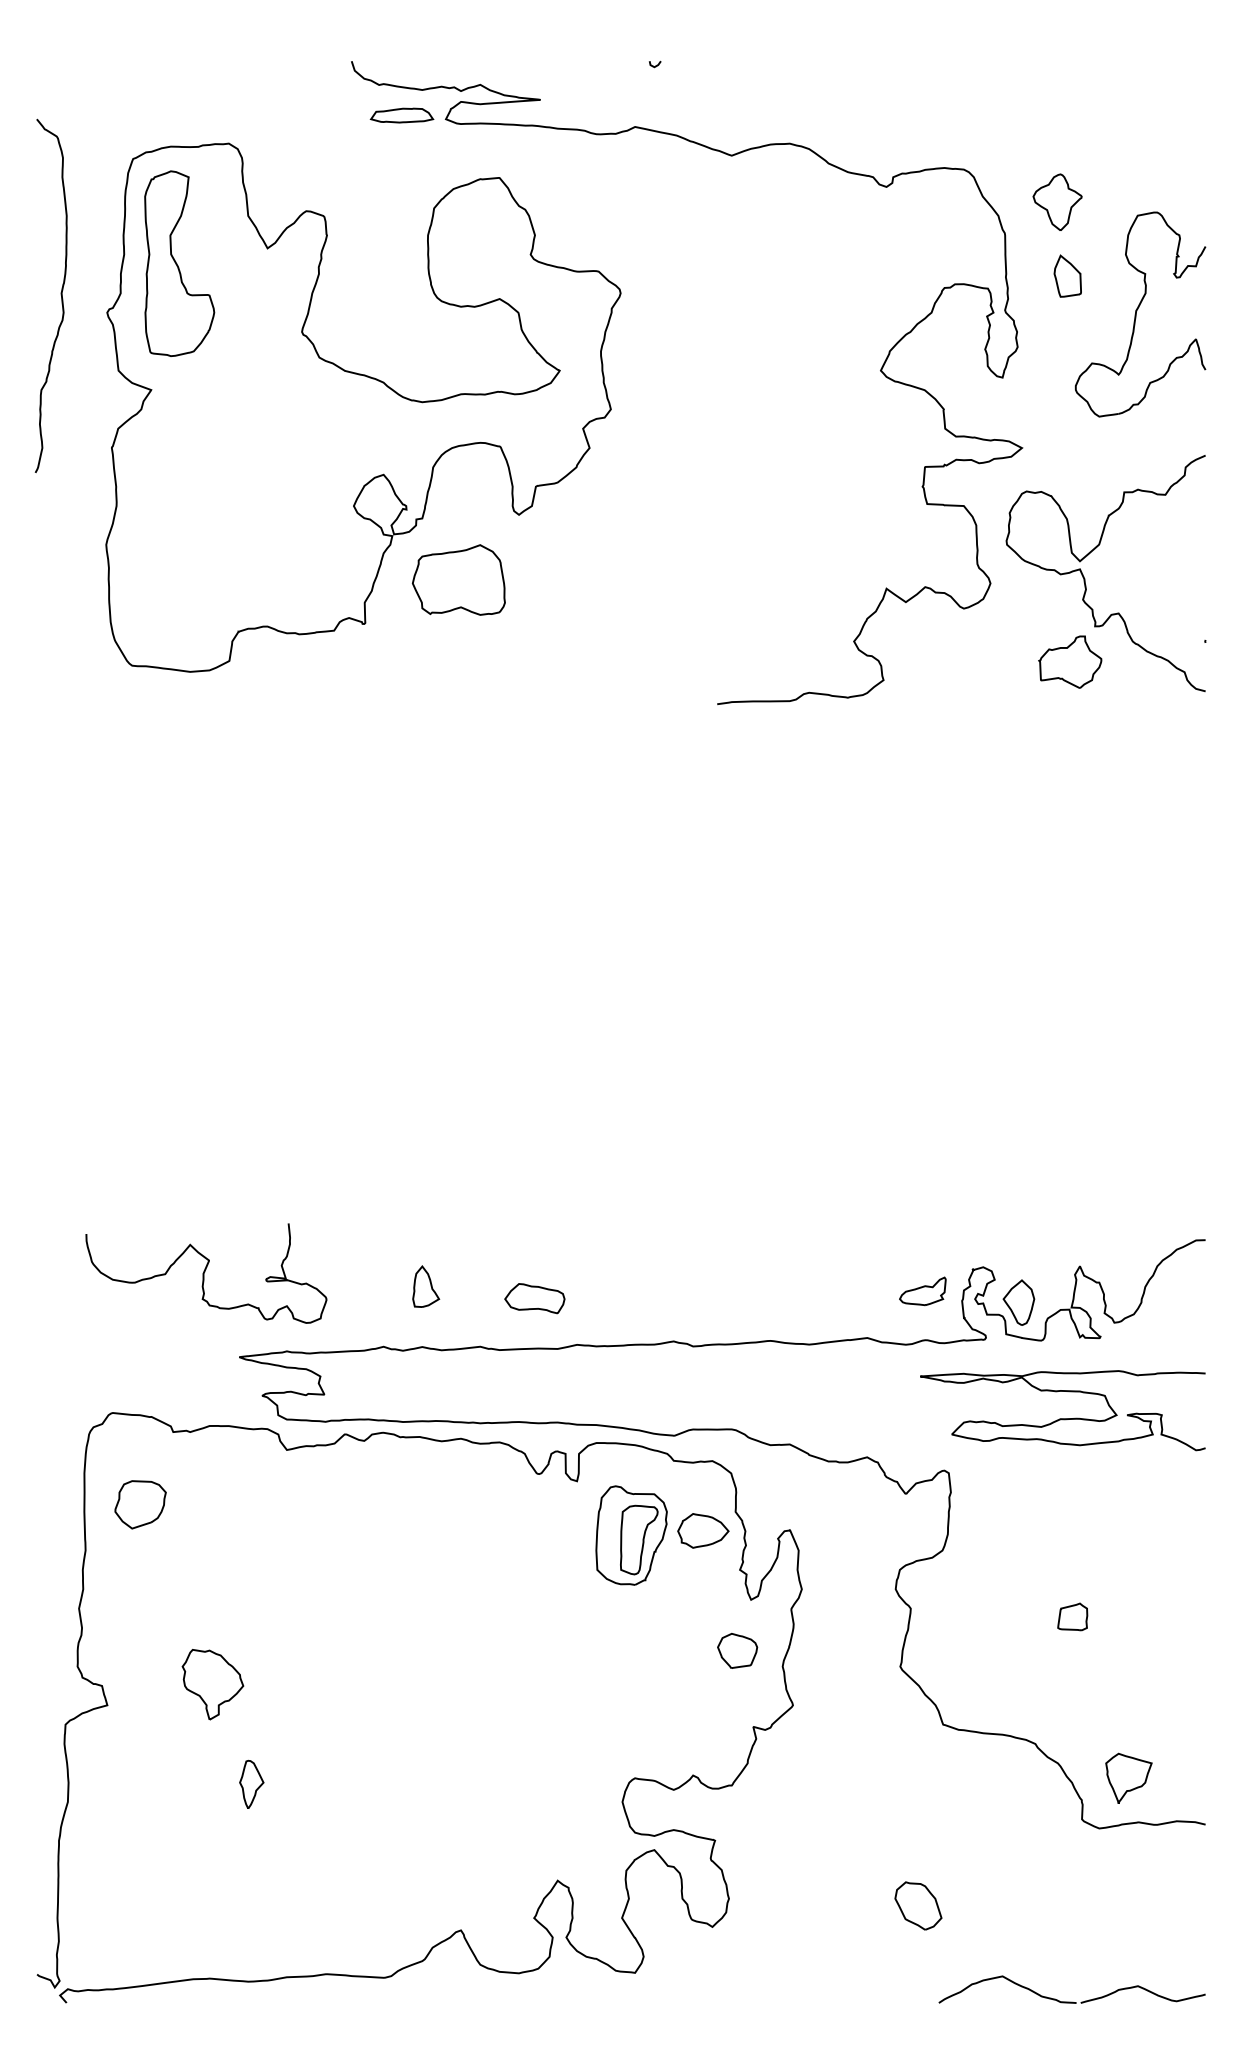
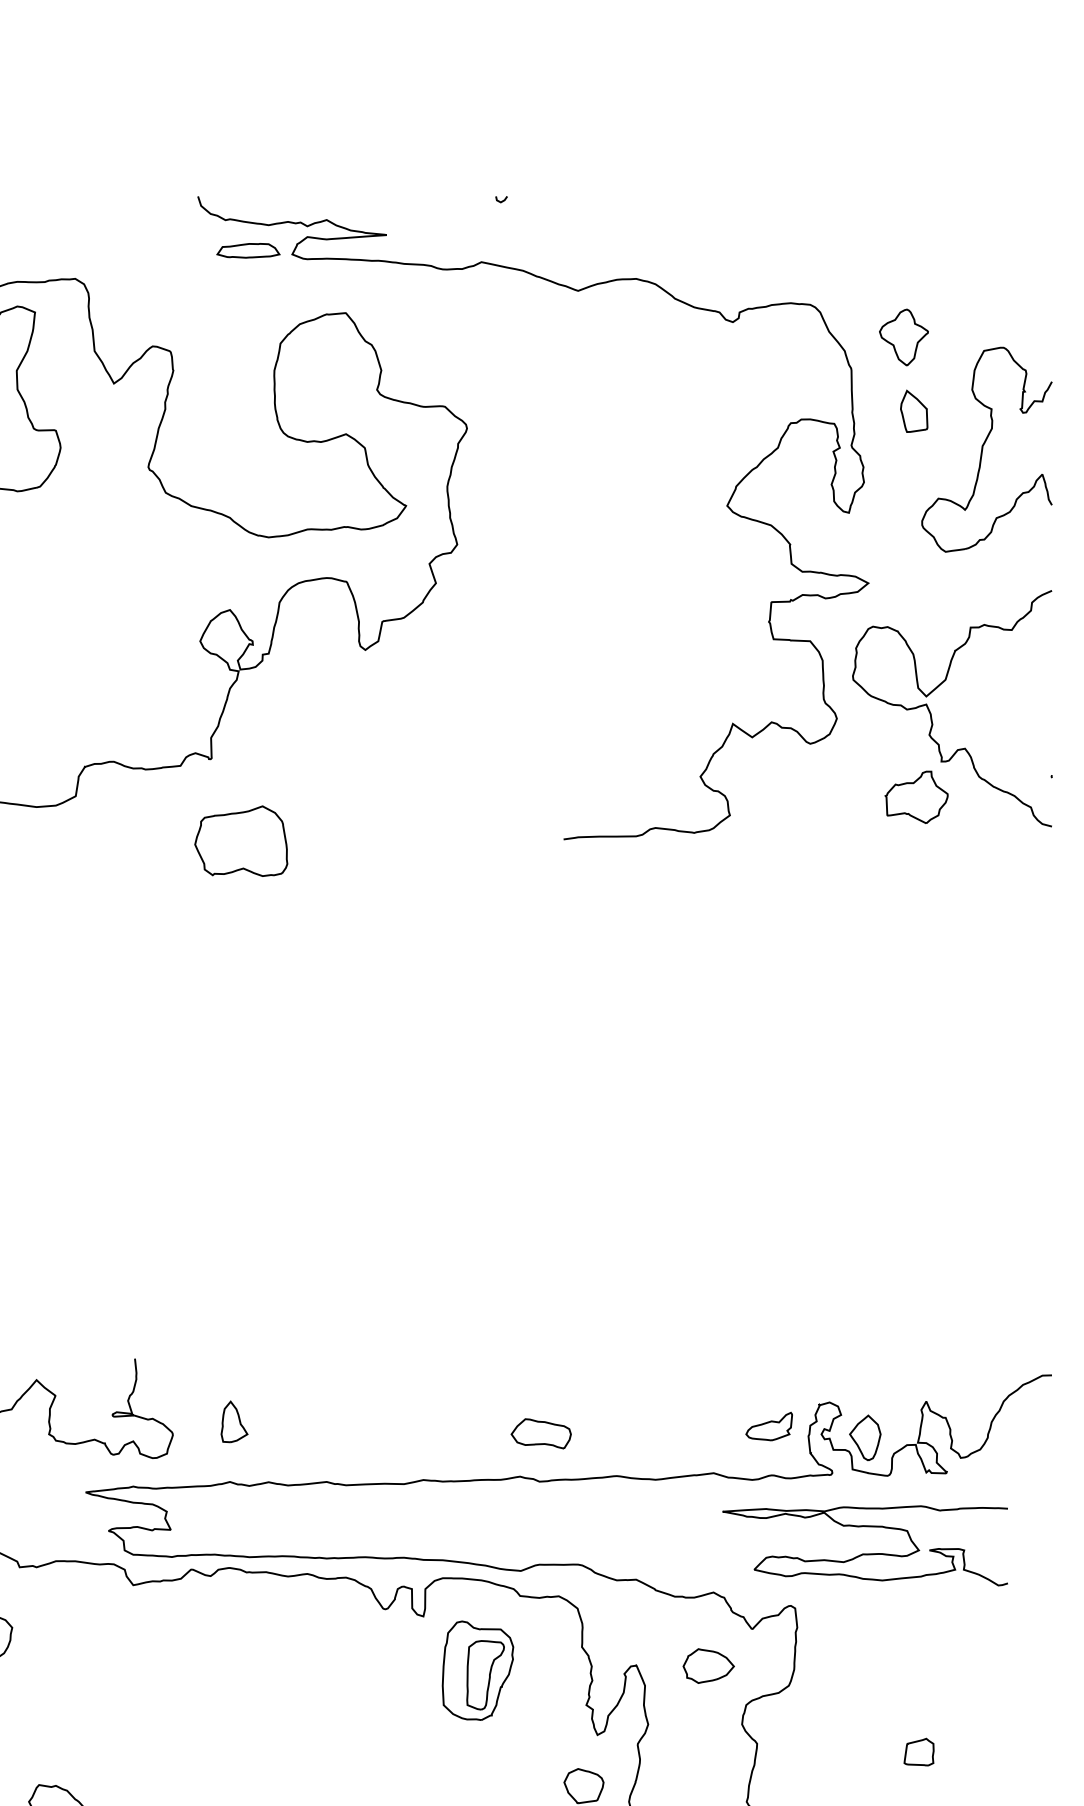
part: (458, 579) -> (240, 840), moved
part: (426, 1286) -> (234, 1421), moved
part: (534, 1298) -> (540, 1433), moved
curve: (1062, 1418) -> (864, 1553), moved
part: (703, 1530) -> (708, 1665), moved

